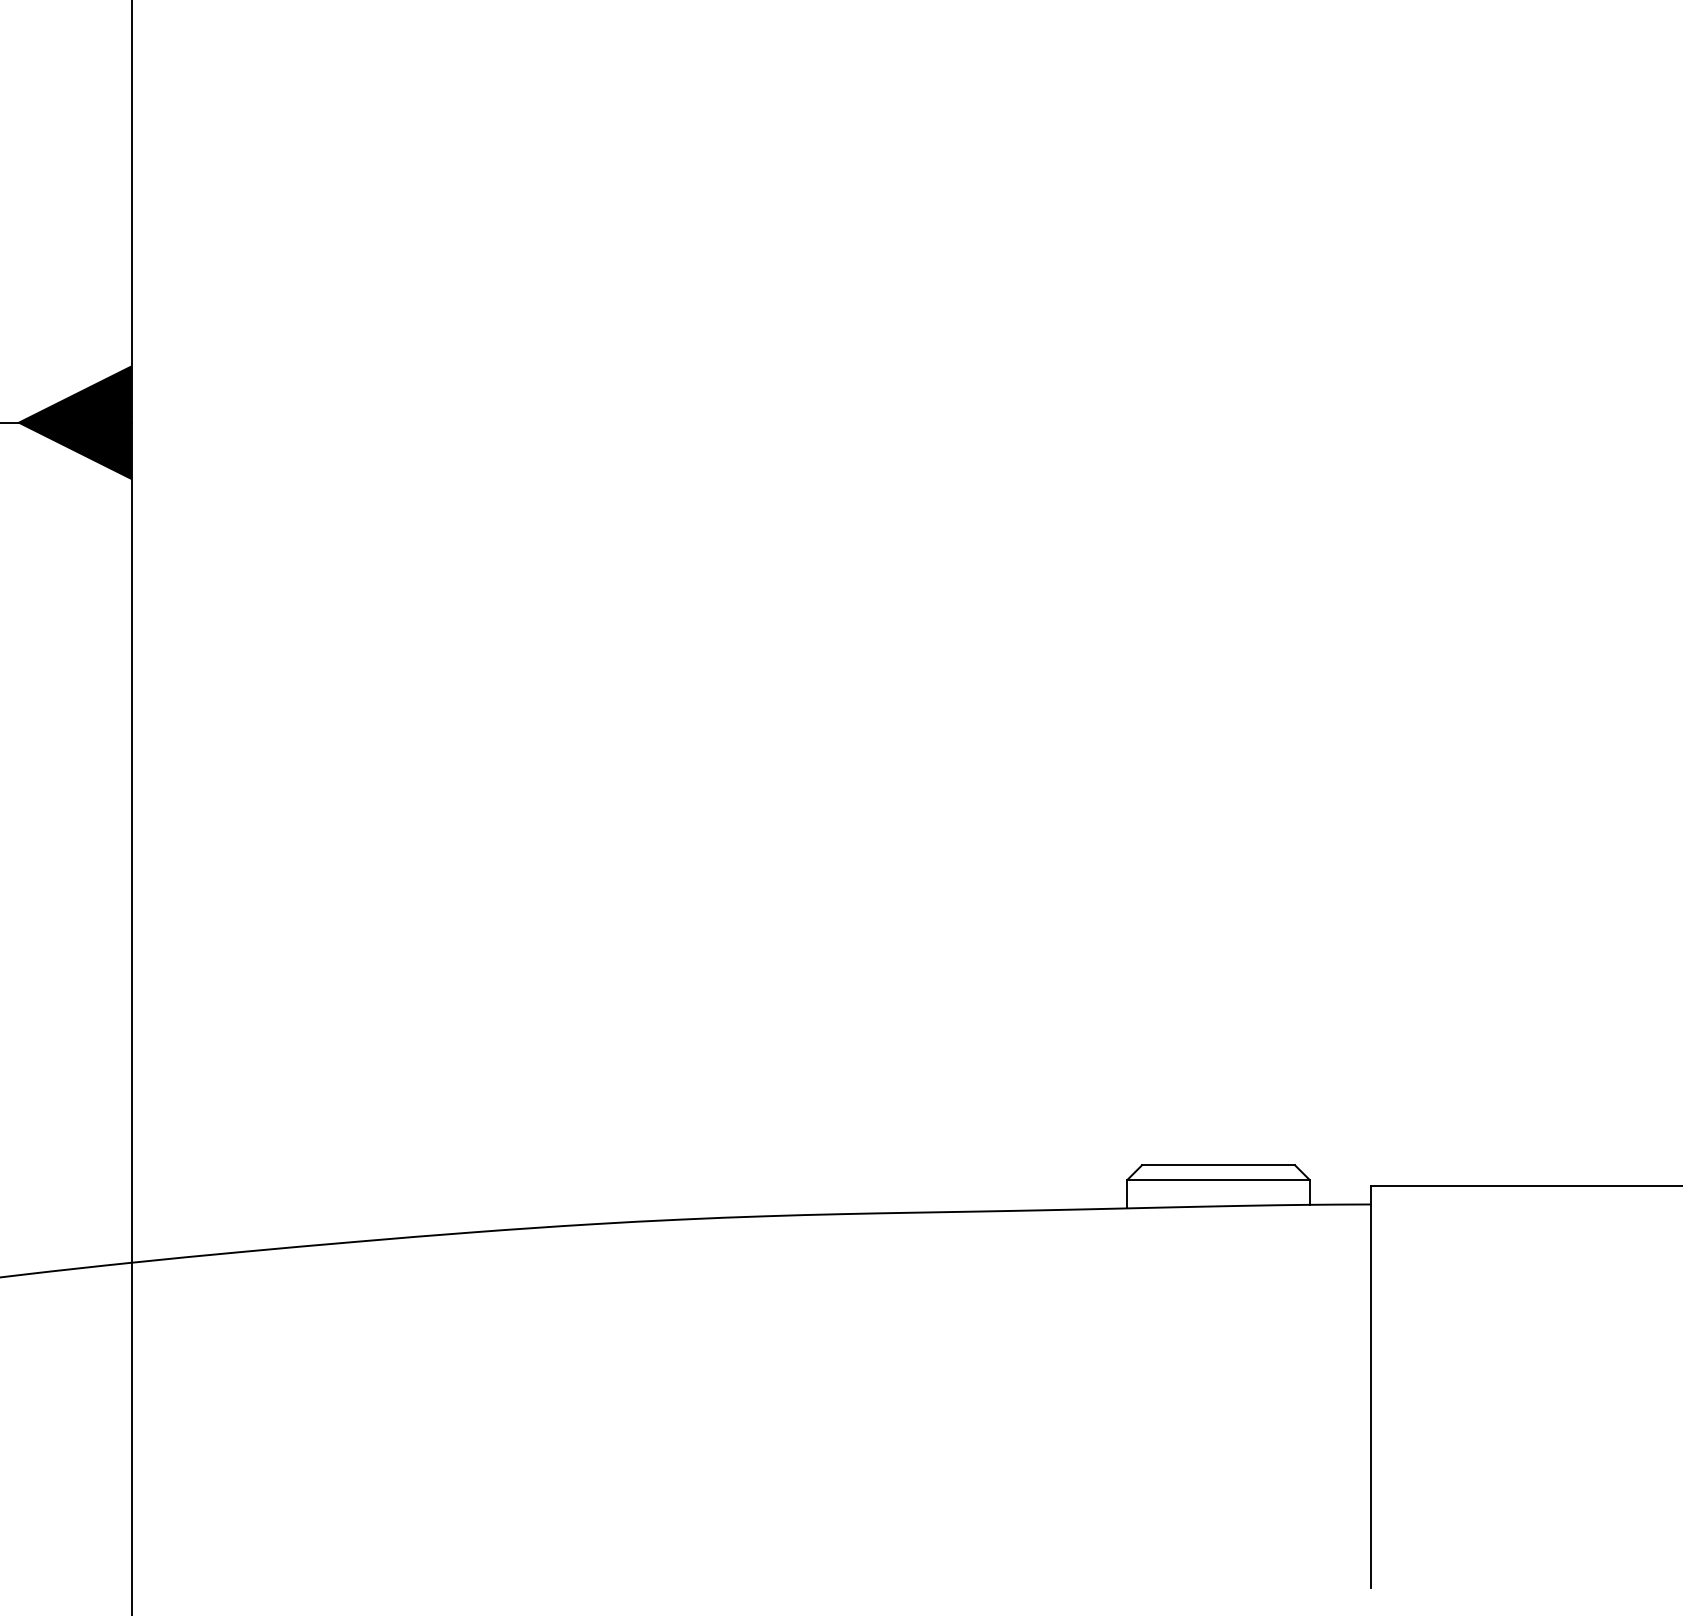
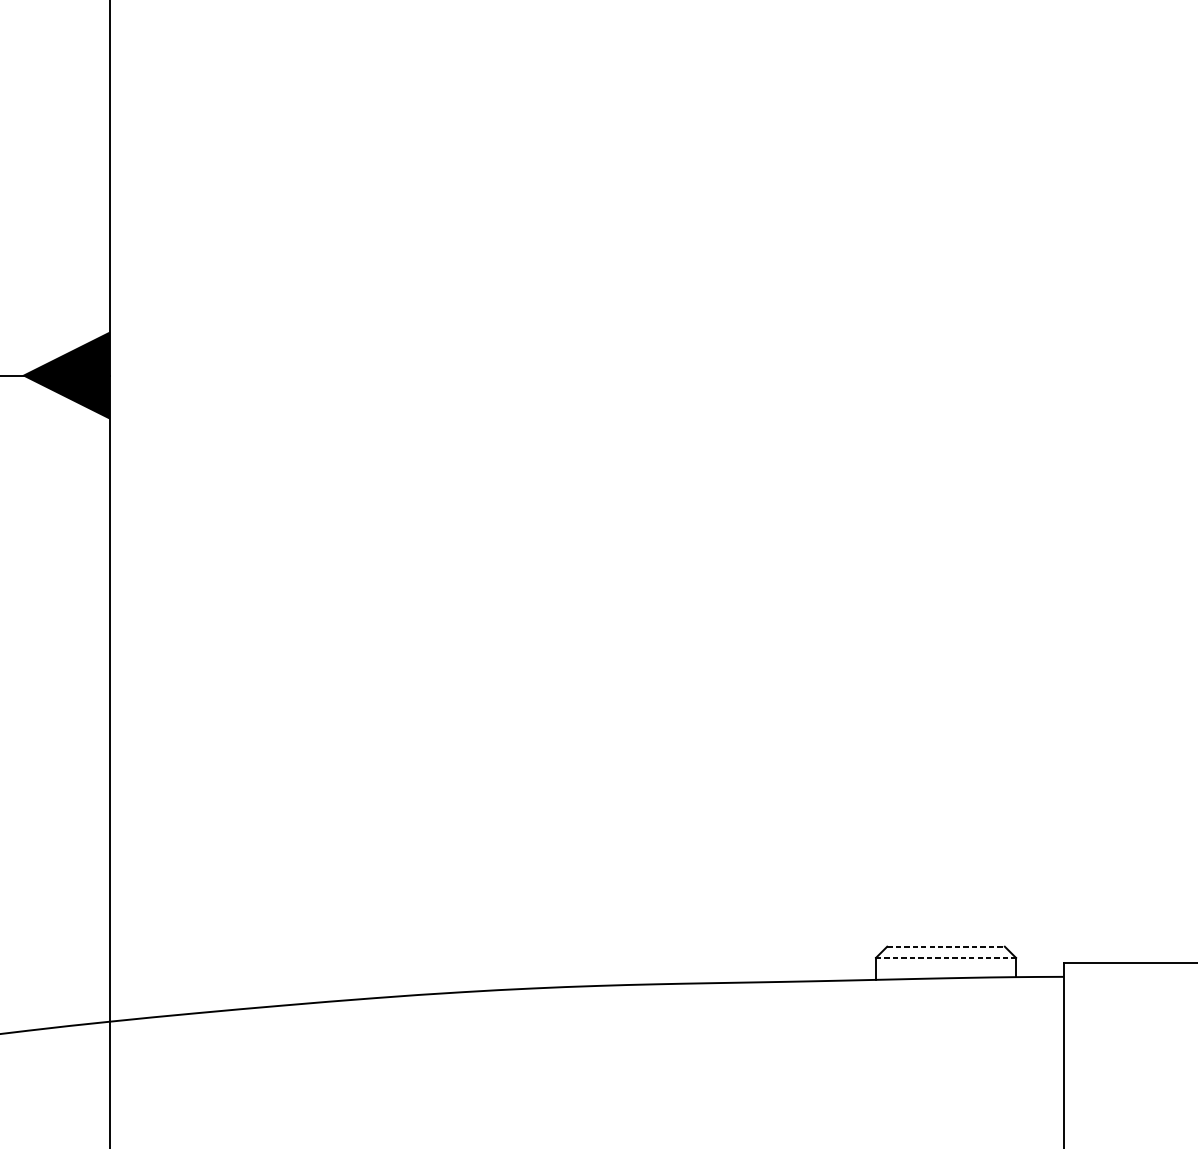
line: (1219, 1165) -> (946, 946), solid -> dashed
line: (1219, 1179) -> (946, 957), solid -> dashed

